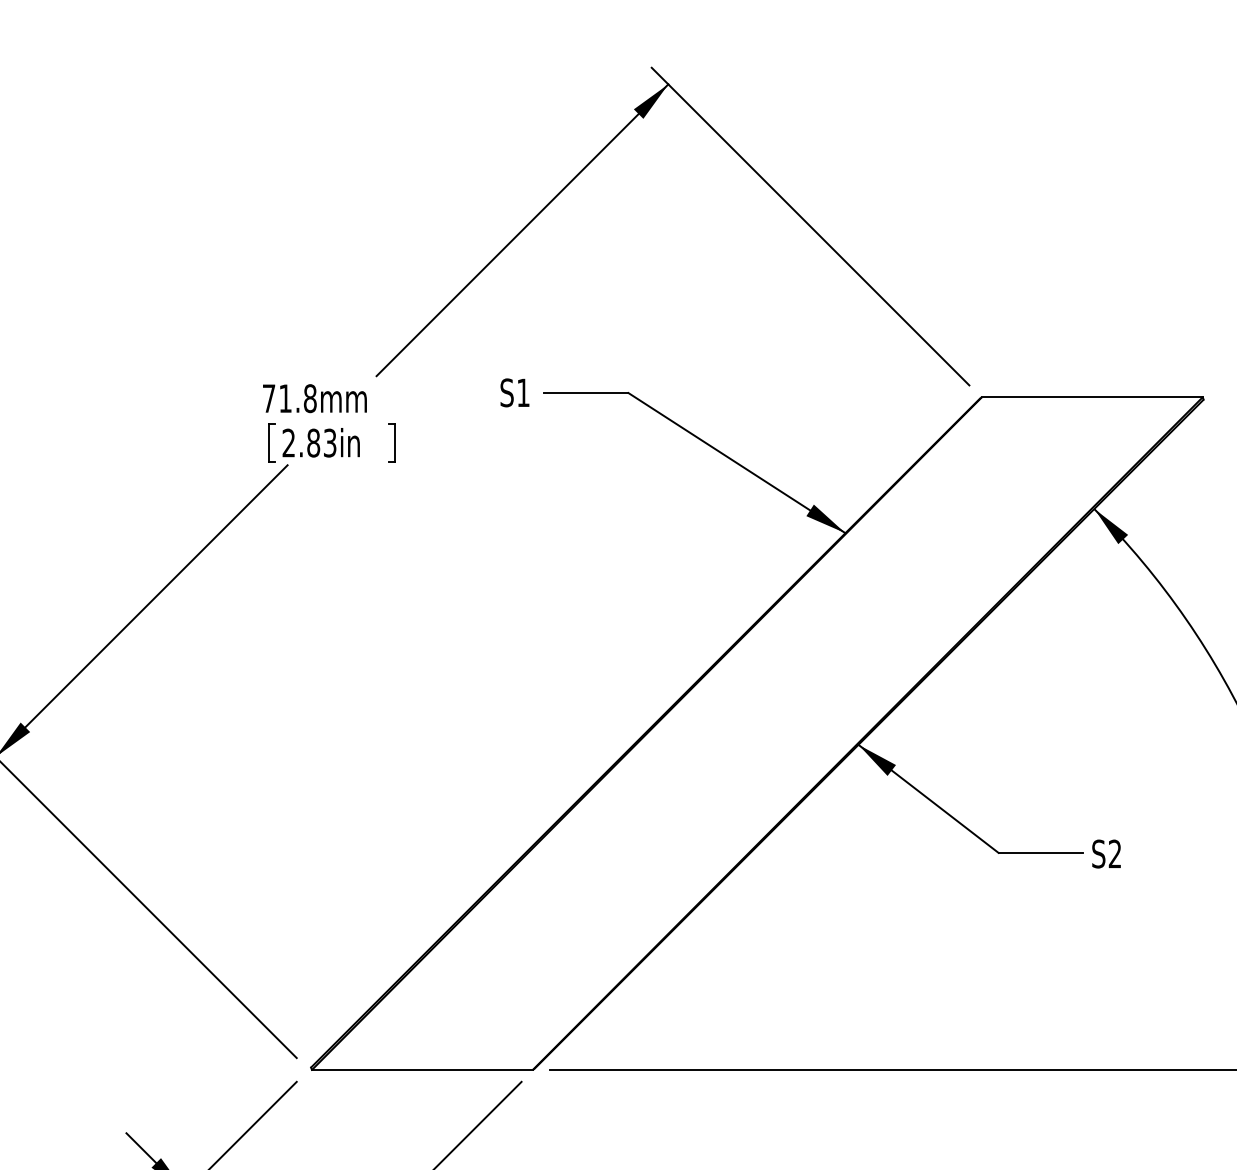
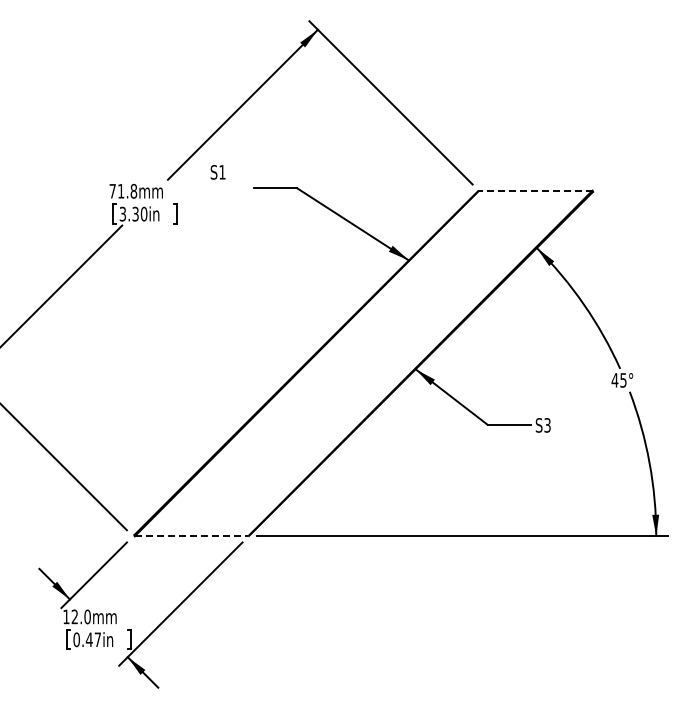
text: (513, 393) -> (217, 172), moved
line: (1091, 397) -> (535, 190), solid -> dashed
text: (309, 441) -> (133, 213), 2.83in -> 3.30in
text: (1114, 854) -> (547, 425), S2 -> S3
line: (422, 1070) -> (191, 536), solid -> dashed

